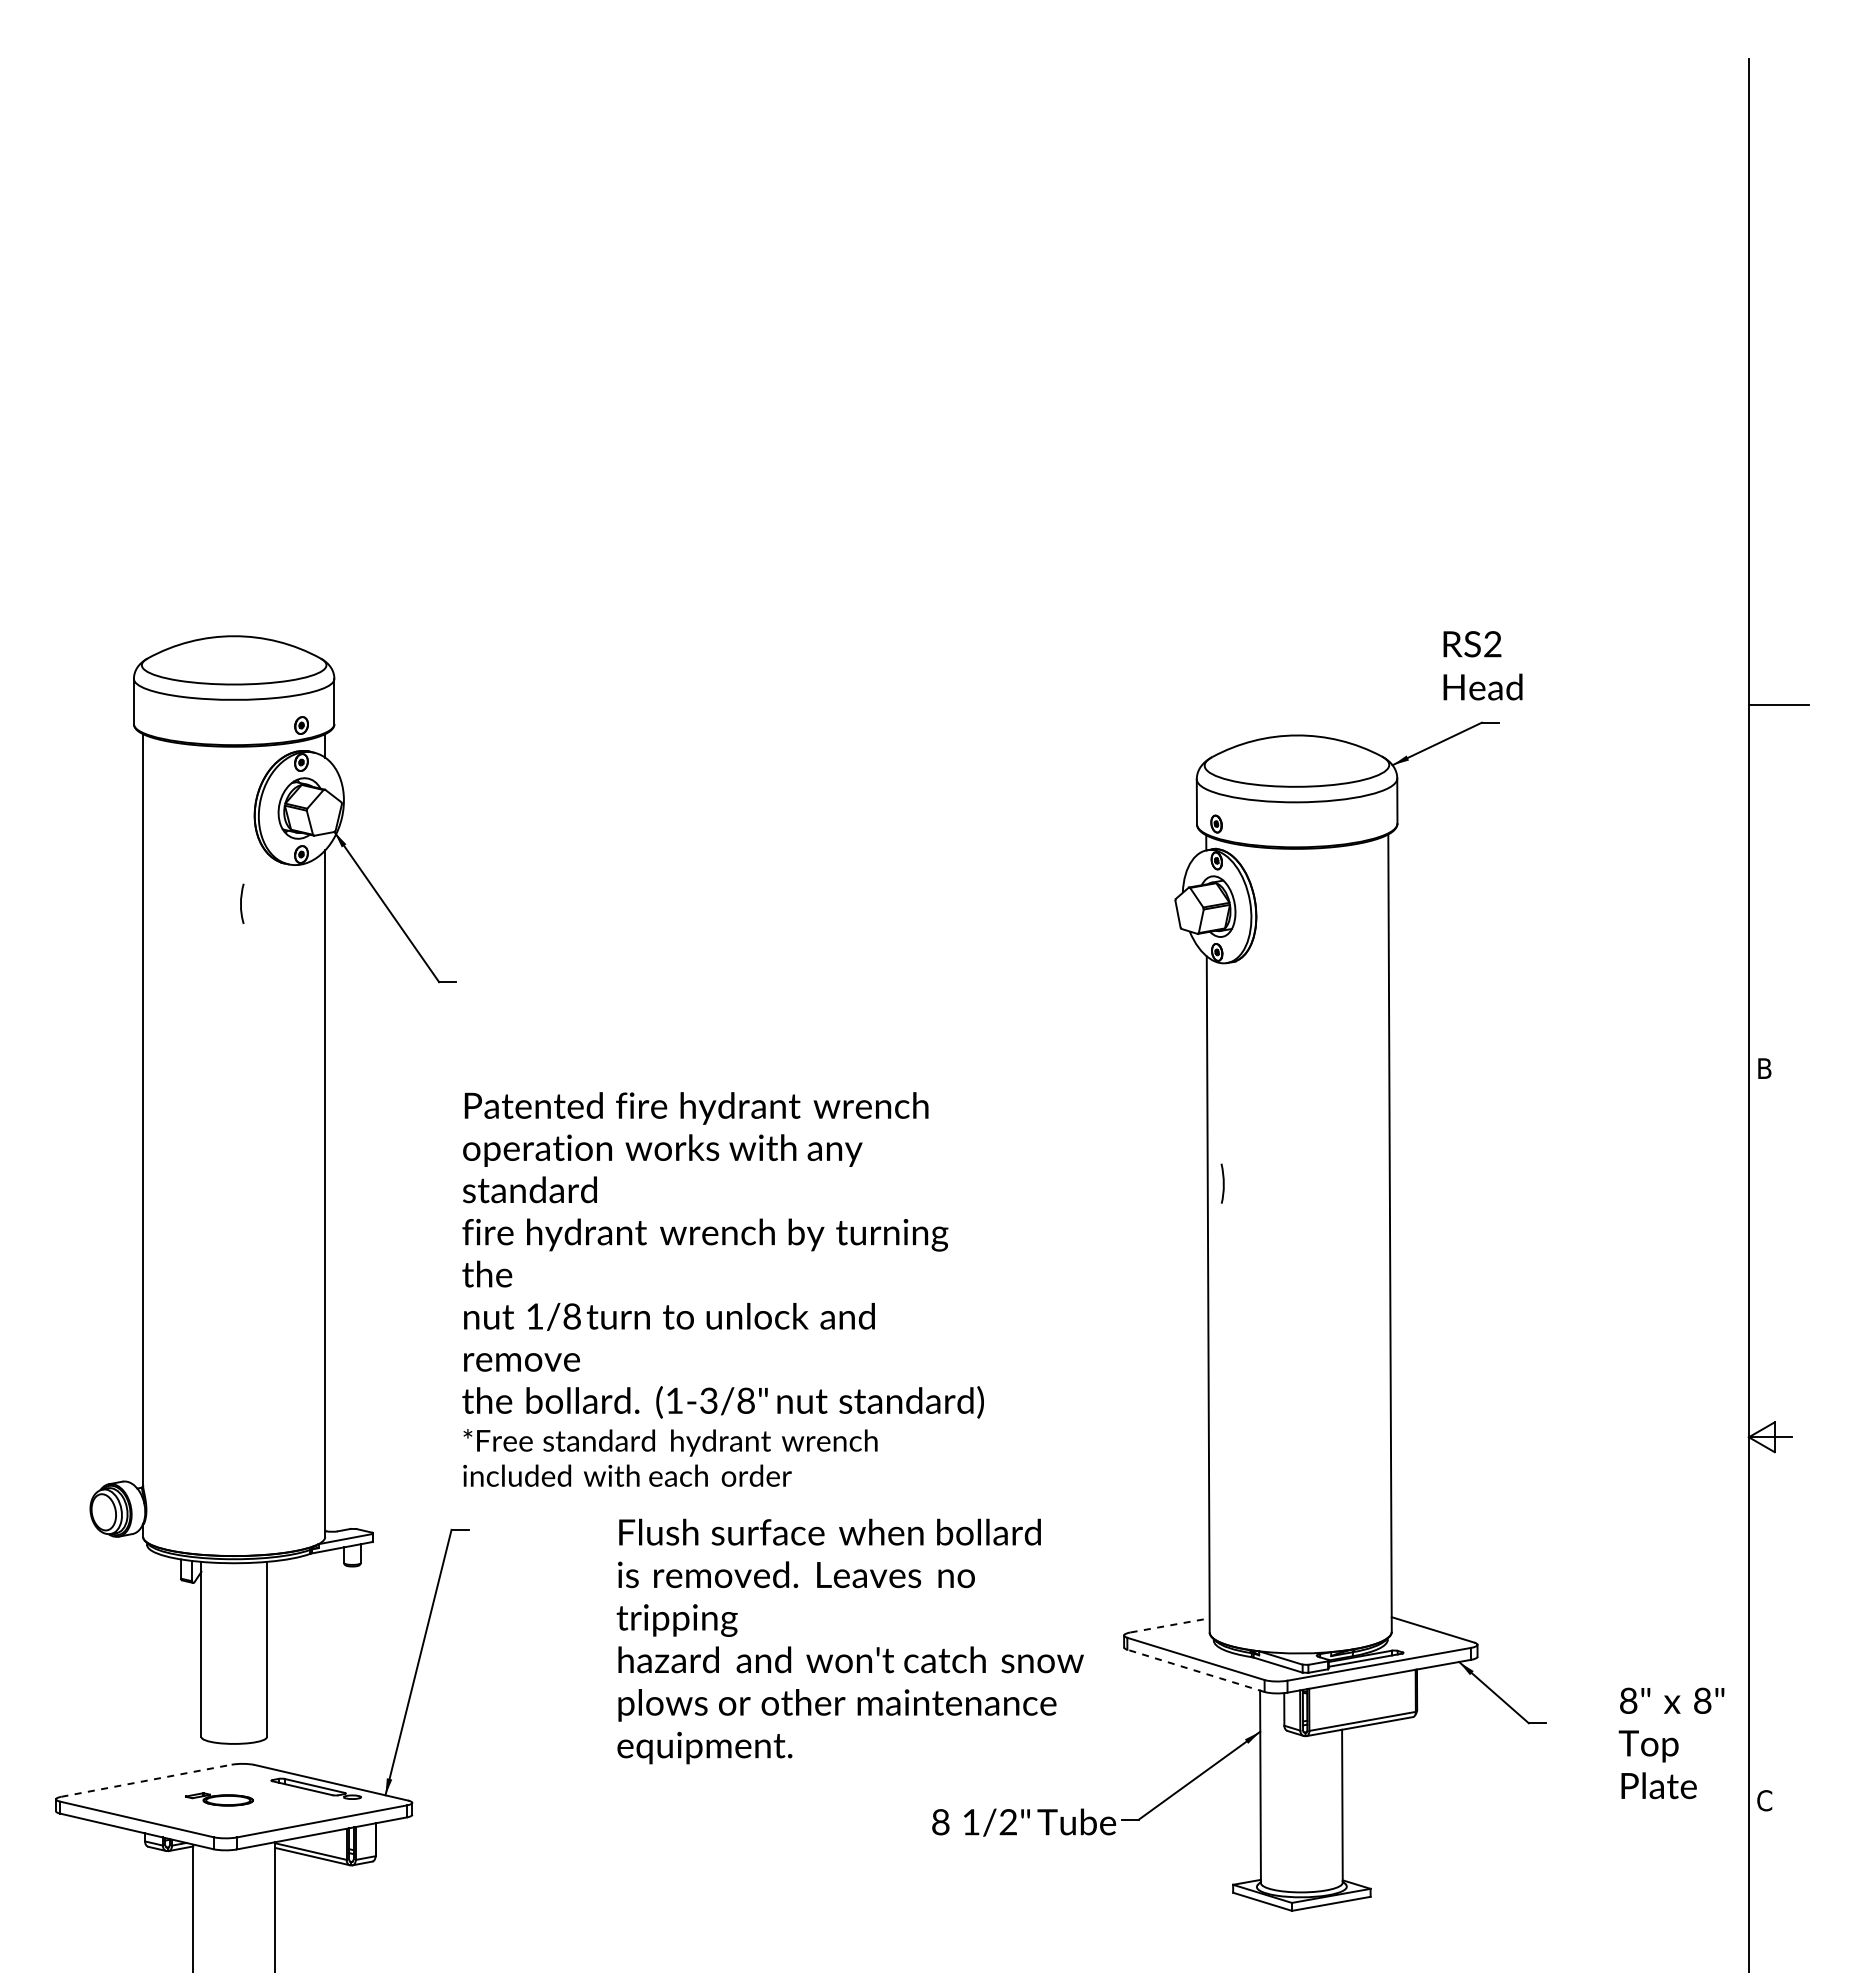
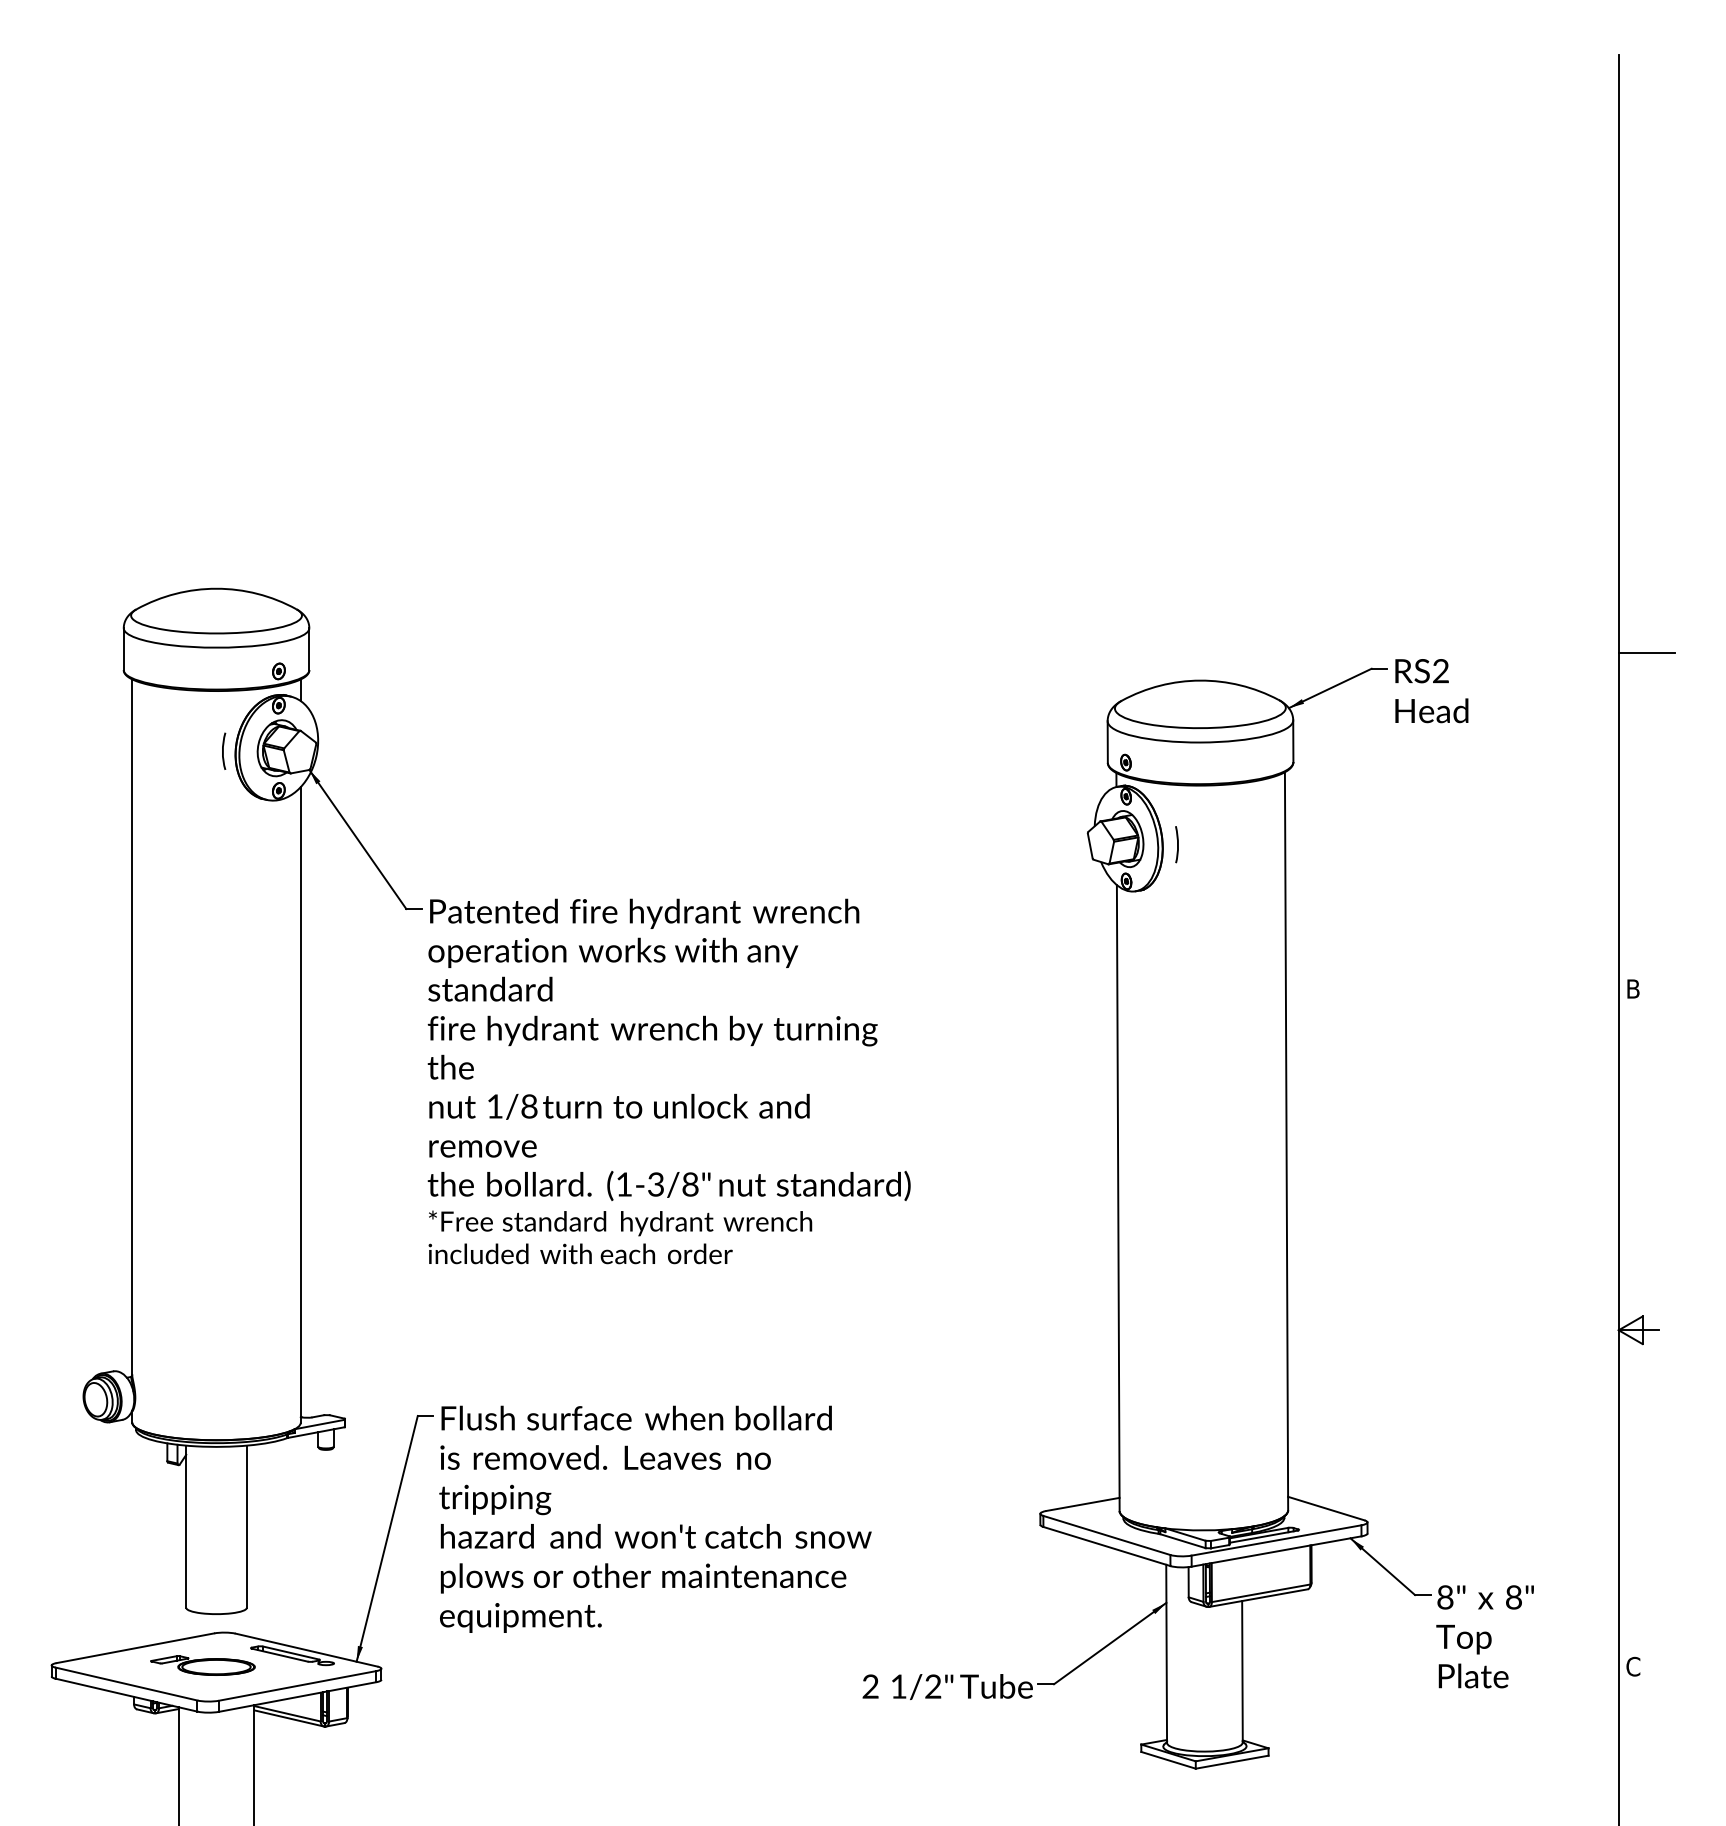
text: (1482, 665) -> (1431, 690), moved
curve: (241, 903) -> (223, 751), moved
curve: (1222, 1183) -> (1176, 844), moved
text: (722, 1289) -> (668, 1081), moved
line: (1170, 1625) -> (1083, 1504), dashed -> solid
text: (849, 1641) -> (654, 1519), moved
line: (1196, 1670) -> (1107, 1546), dashed -> solid
text: (1671, 1743) -> (1485, 1636), moved
line: (146, 1780) -> (135, 1648), dashed -> solid
part: (219, 1799) -> (202, 1665), size x1.67
text: (940, 1823) -> (870, 1687), 8 -> 2

